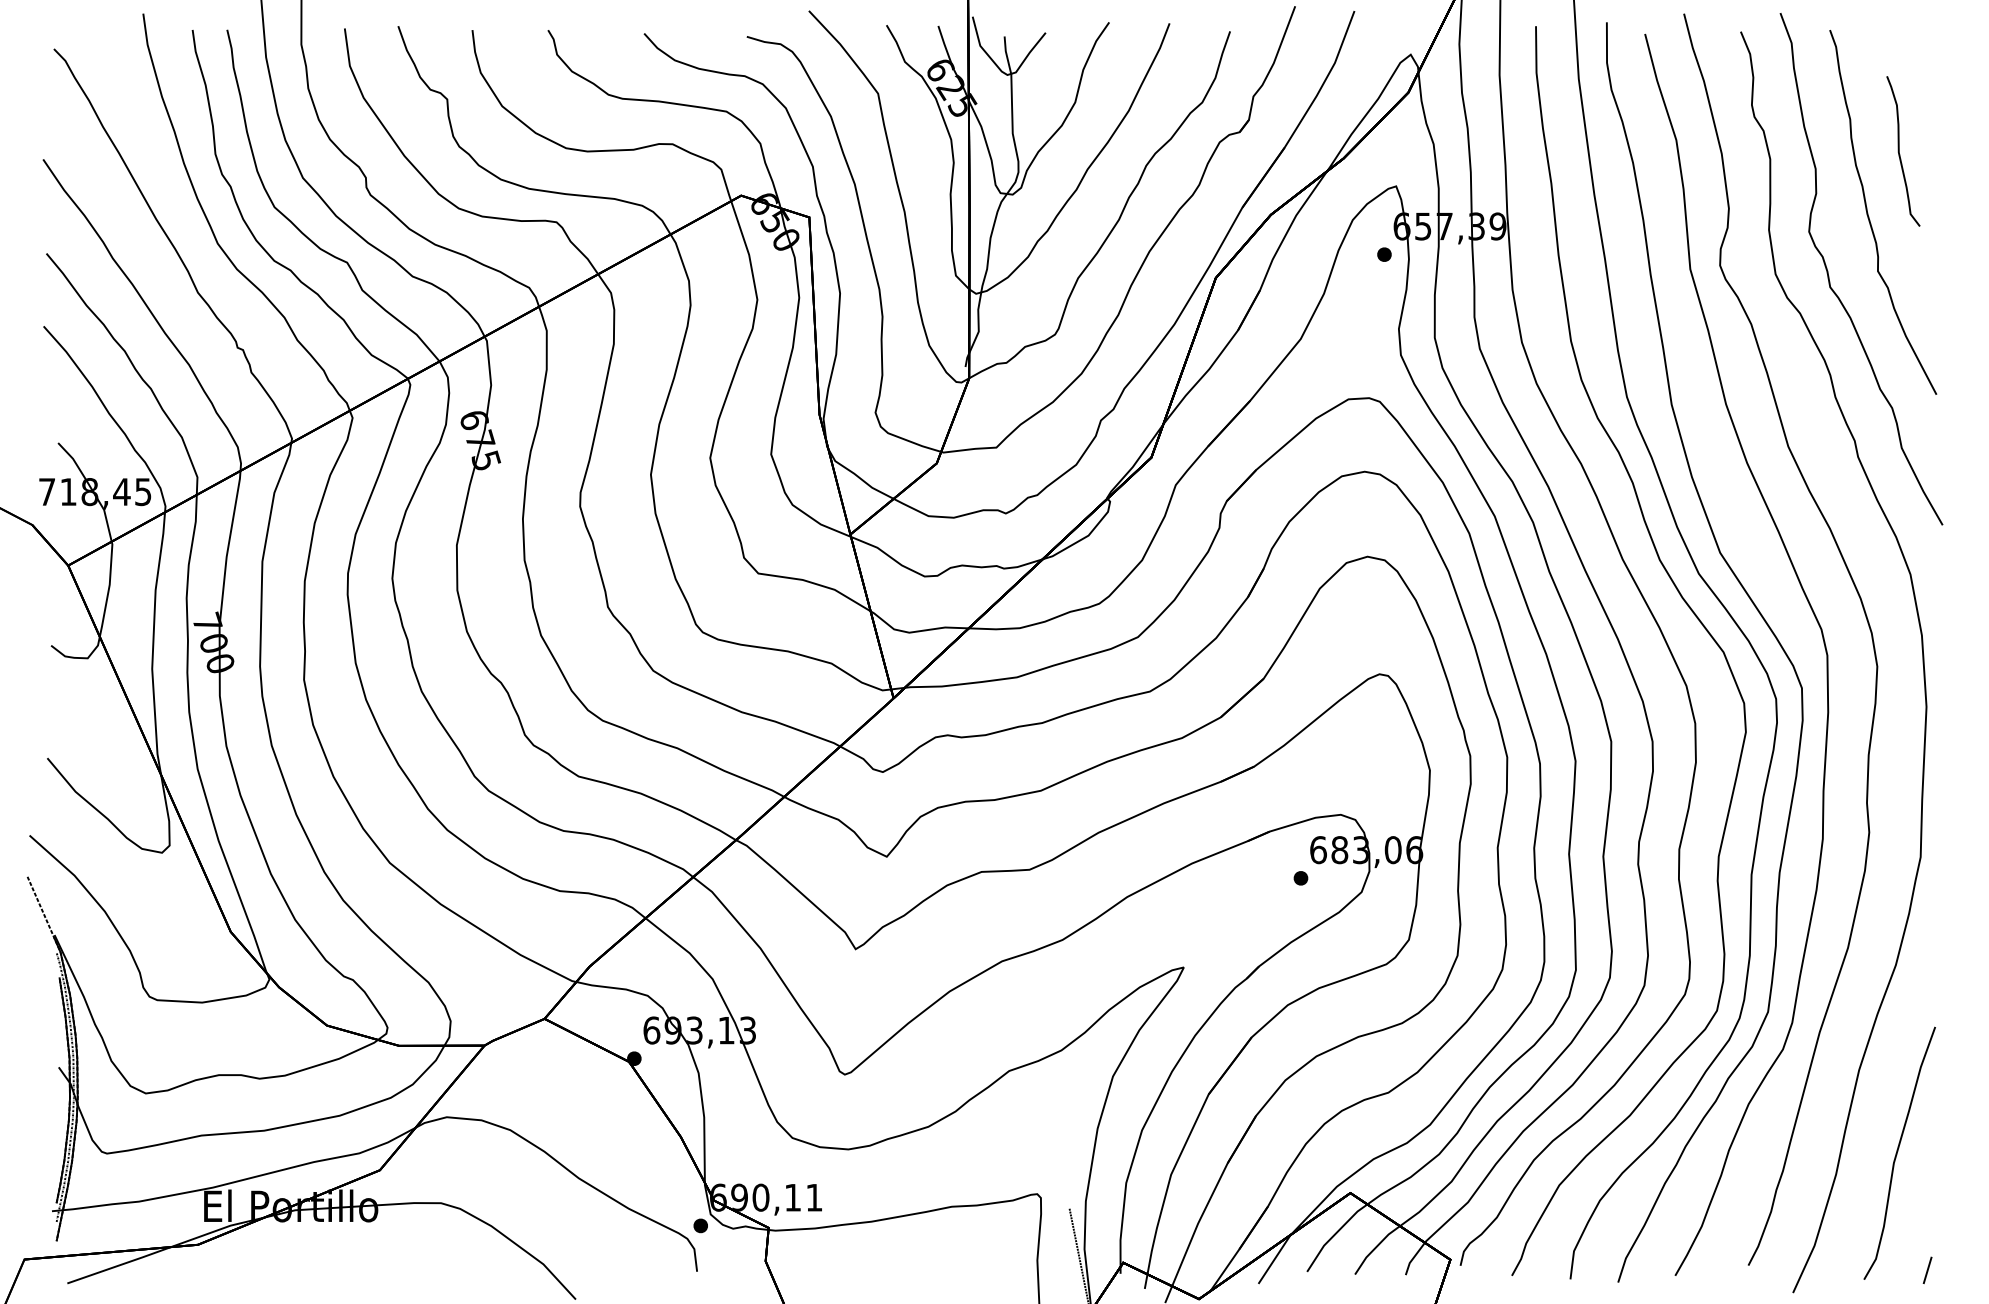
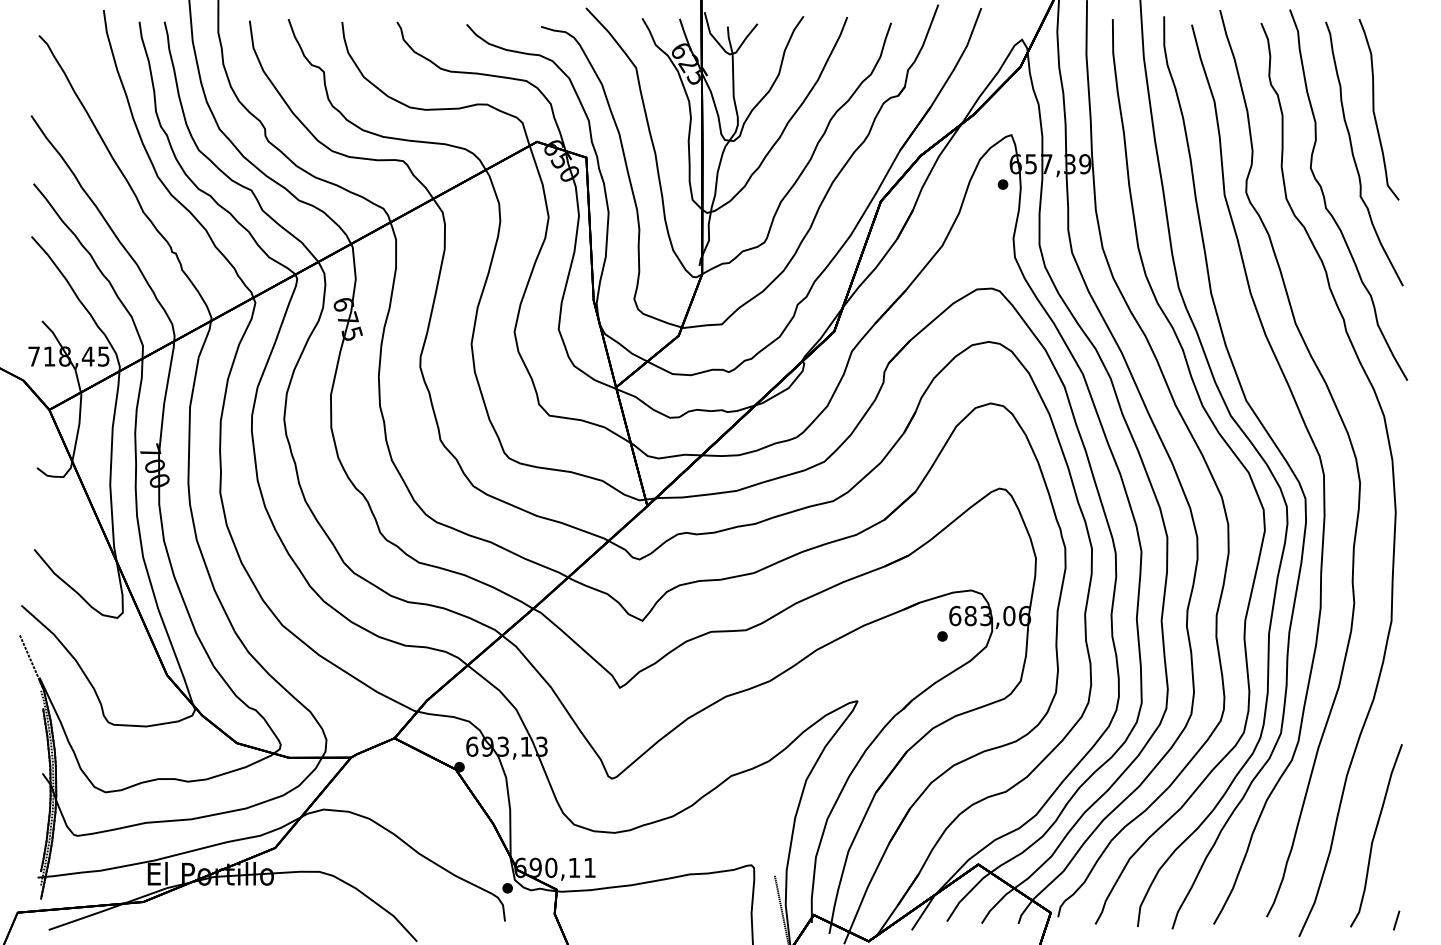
part: (1902, 150) -> (1378, 109), size x1.67

